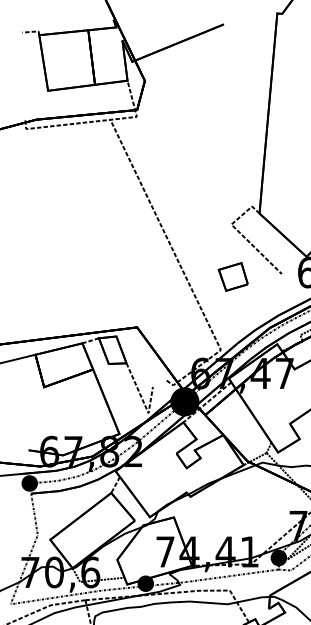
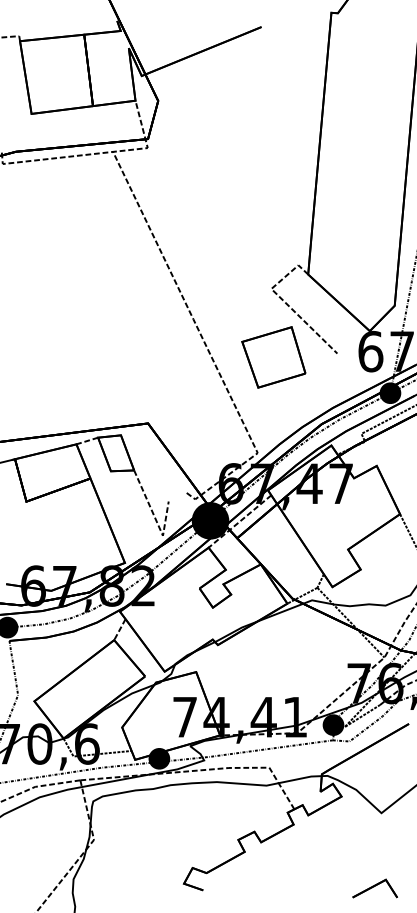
part: (233, 276) -> (273, 357), size x1.67

